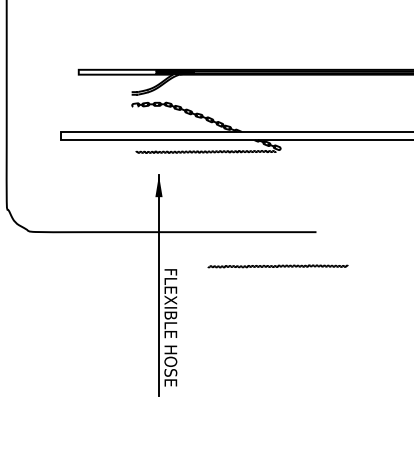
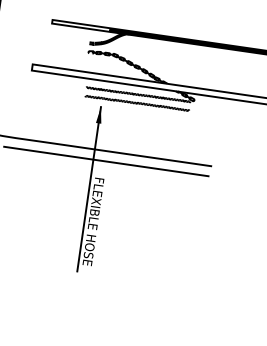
line: (176, 245) -> (106, 161), added
line: (277, 266) -> (136, 103), moved

